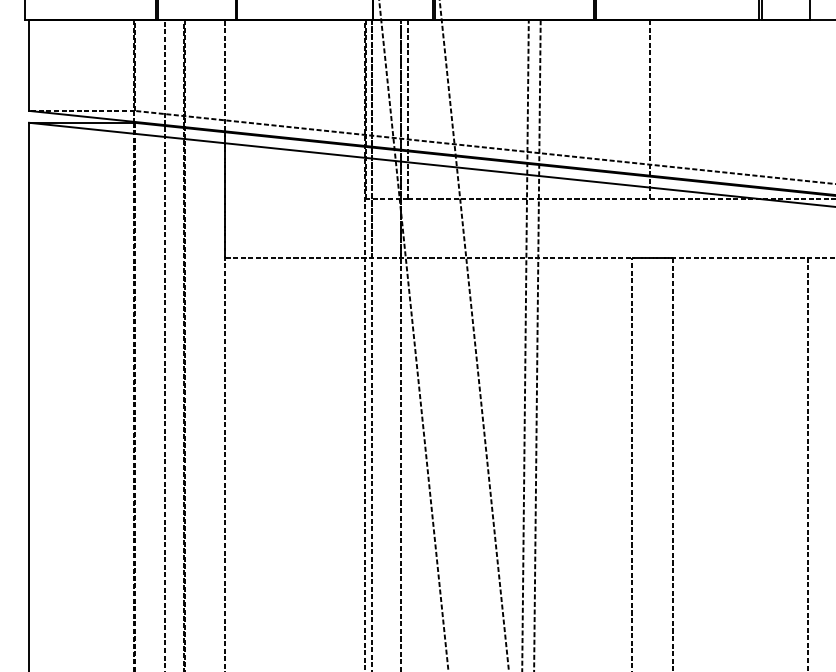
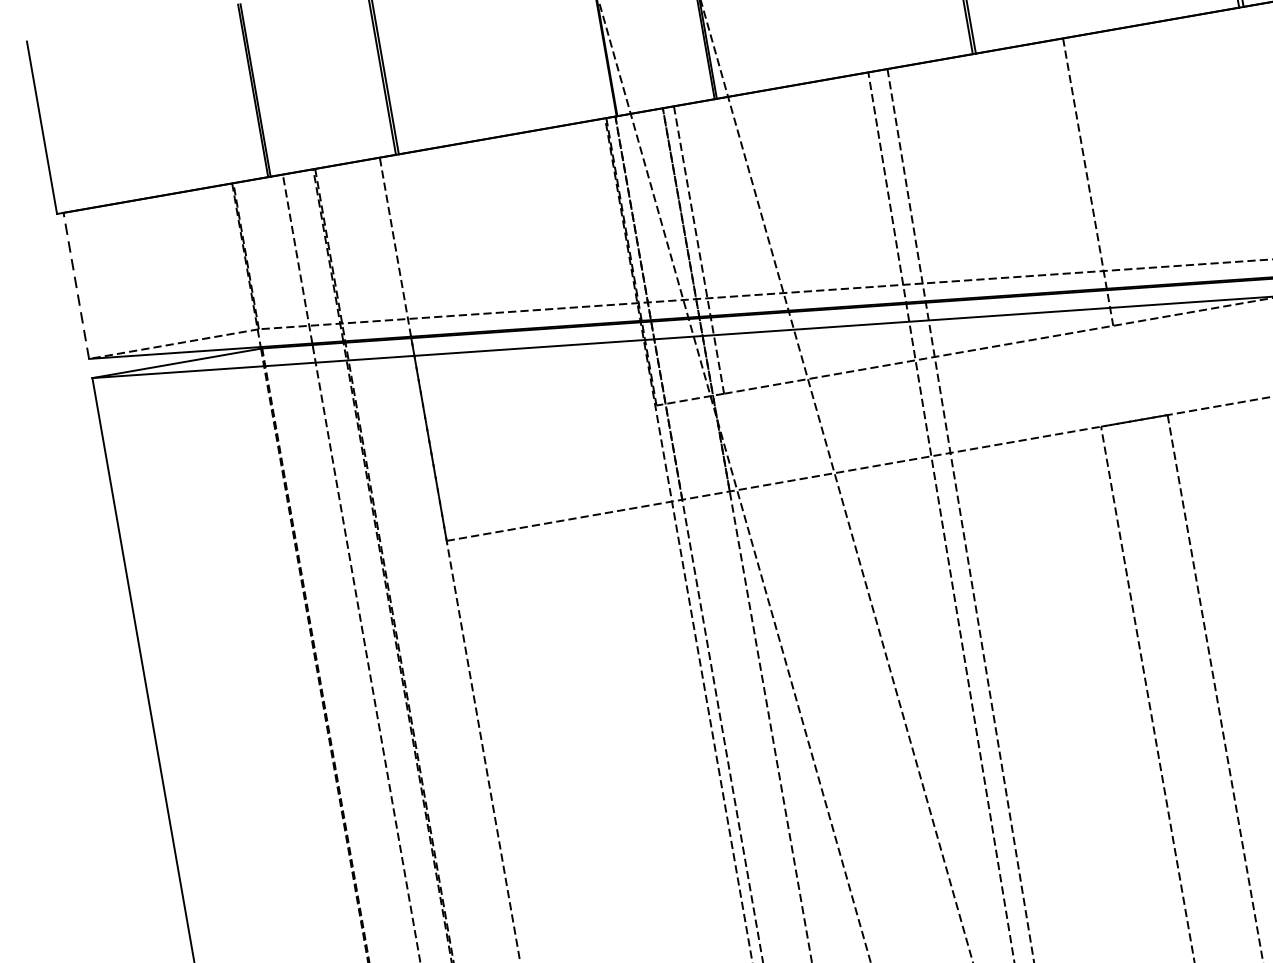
line: (29, 65) -> (76, 285), solid -> dashed

